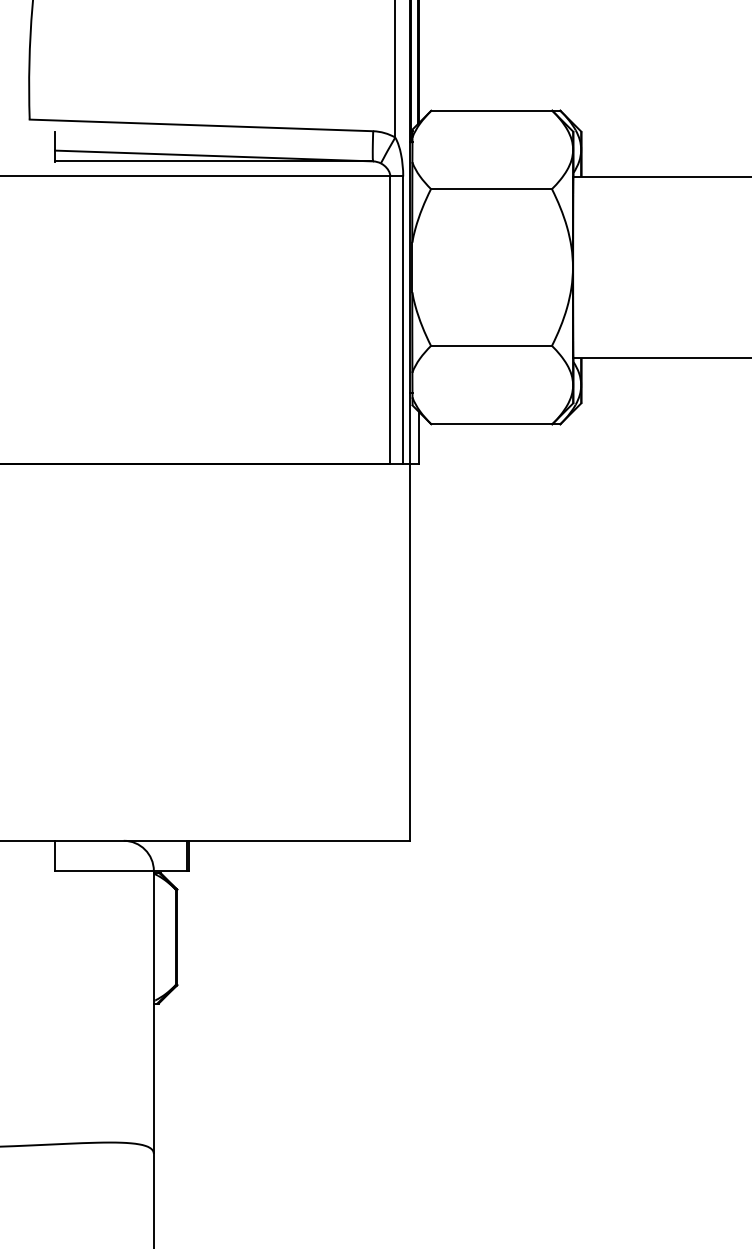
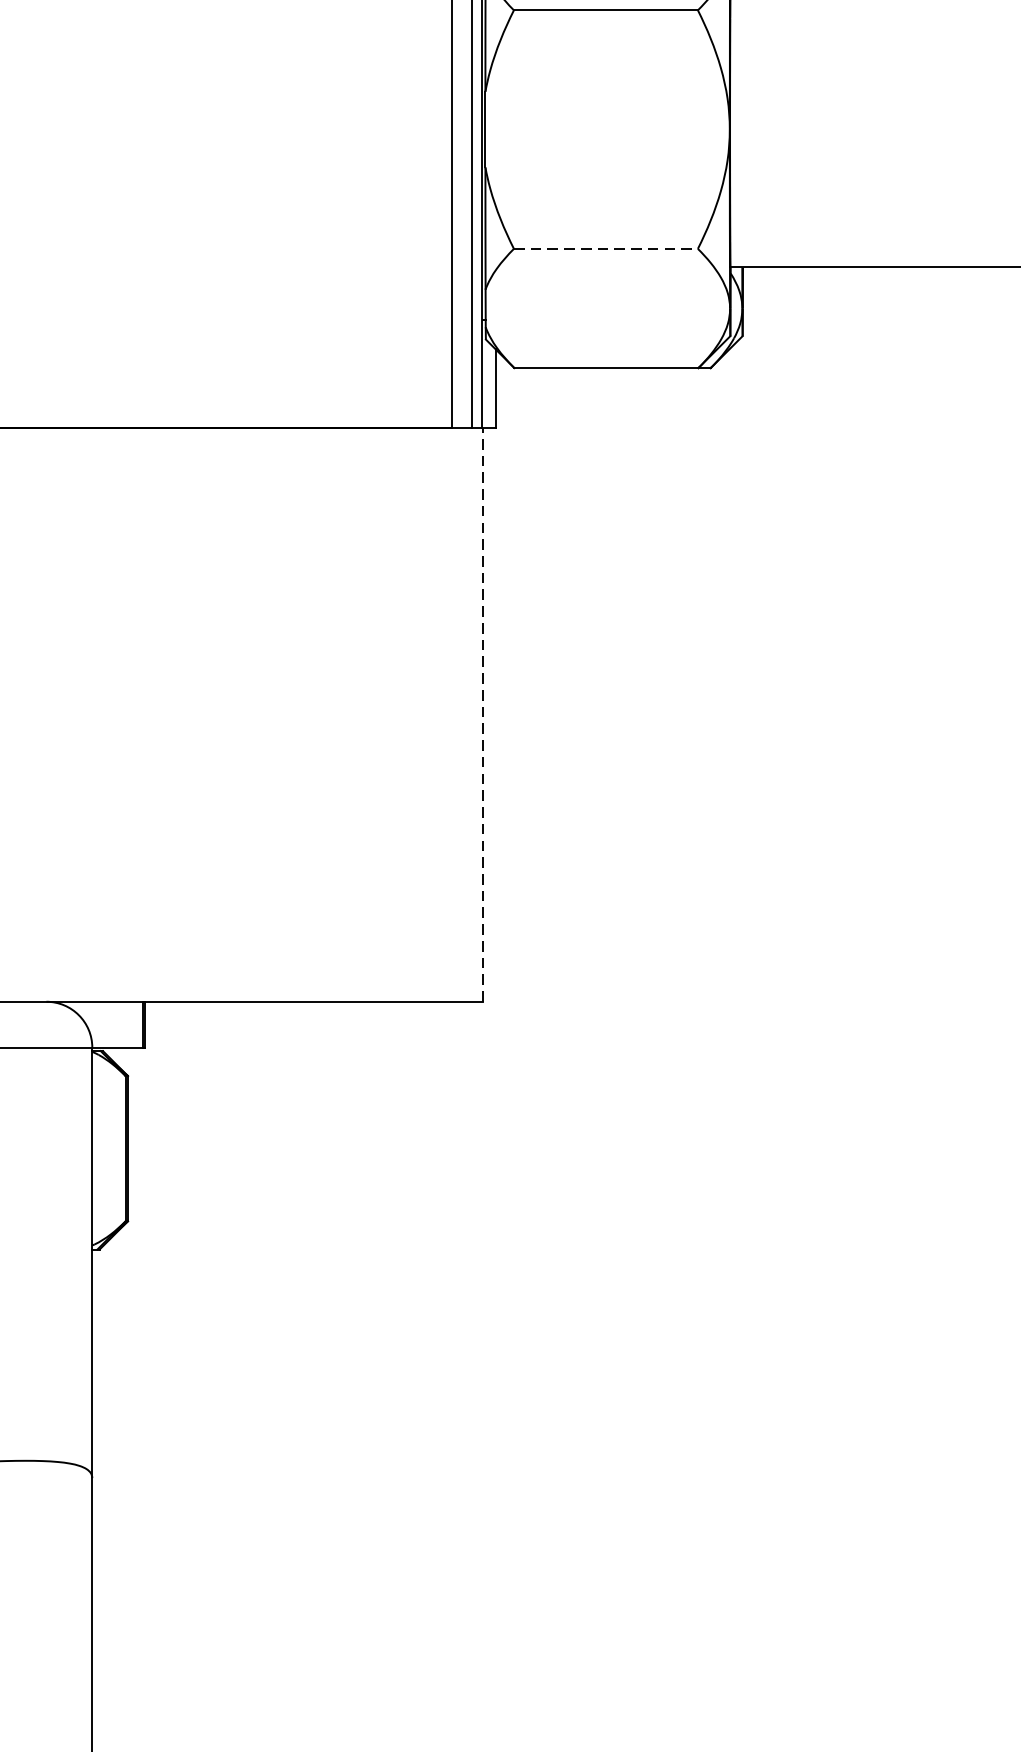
line: (492, 345) -> (607, 248), solid -> dashed
line: (410, 652) -> (482, 715), solid -> dashed

